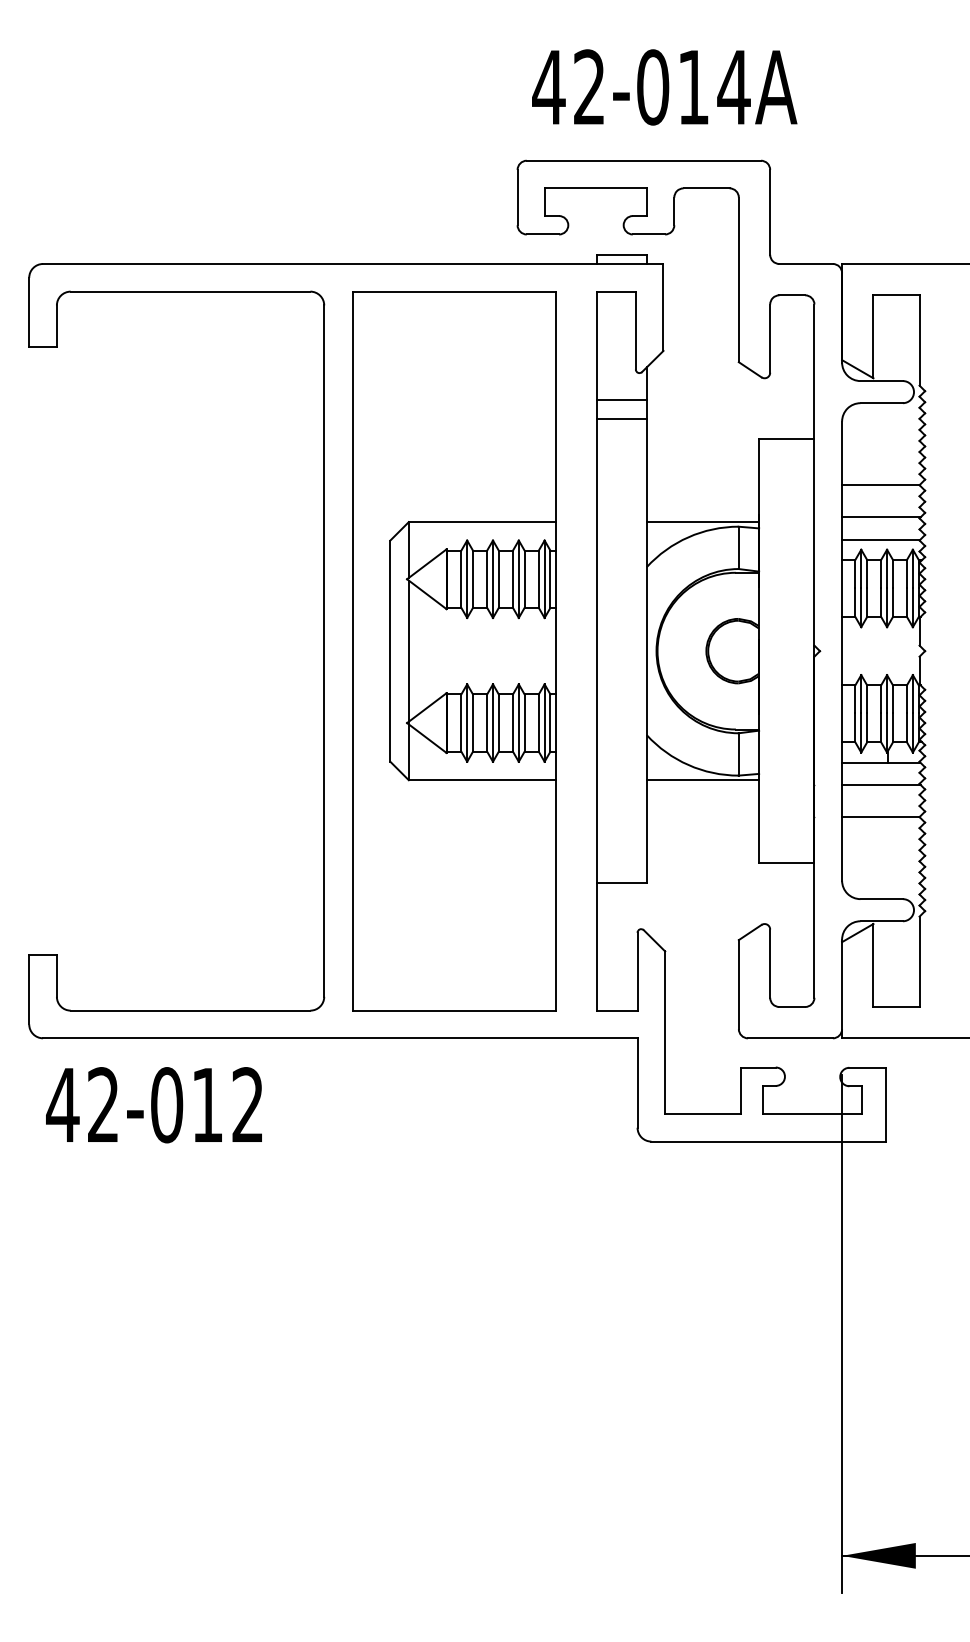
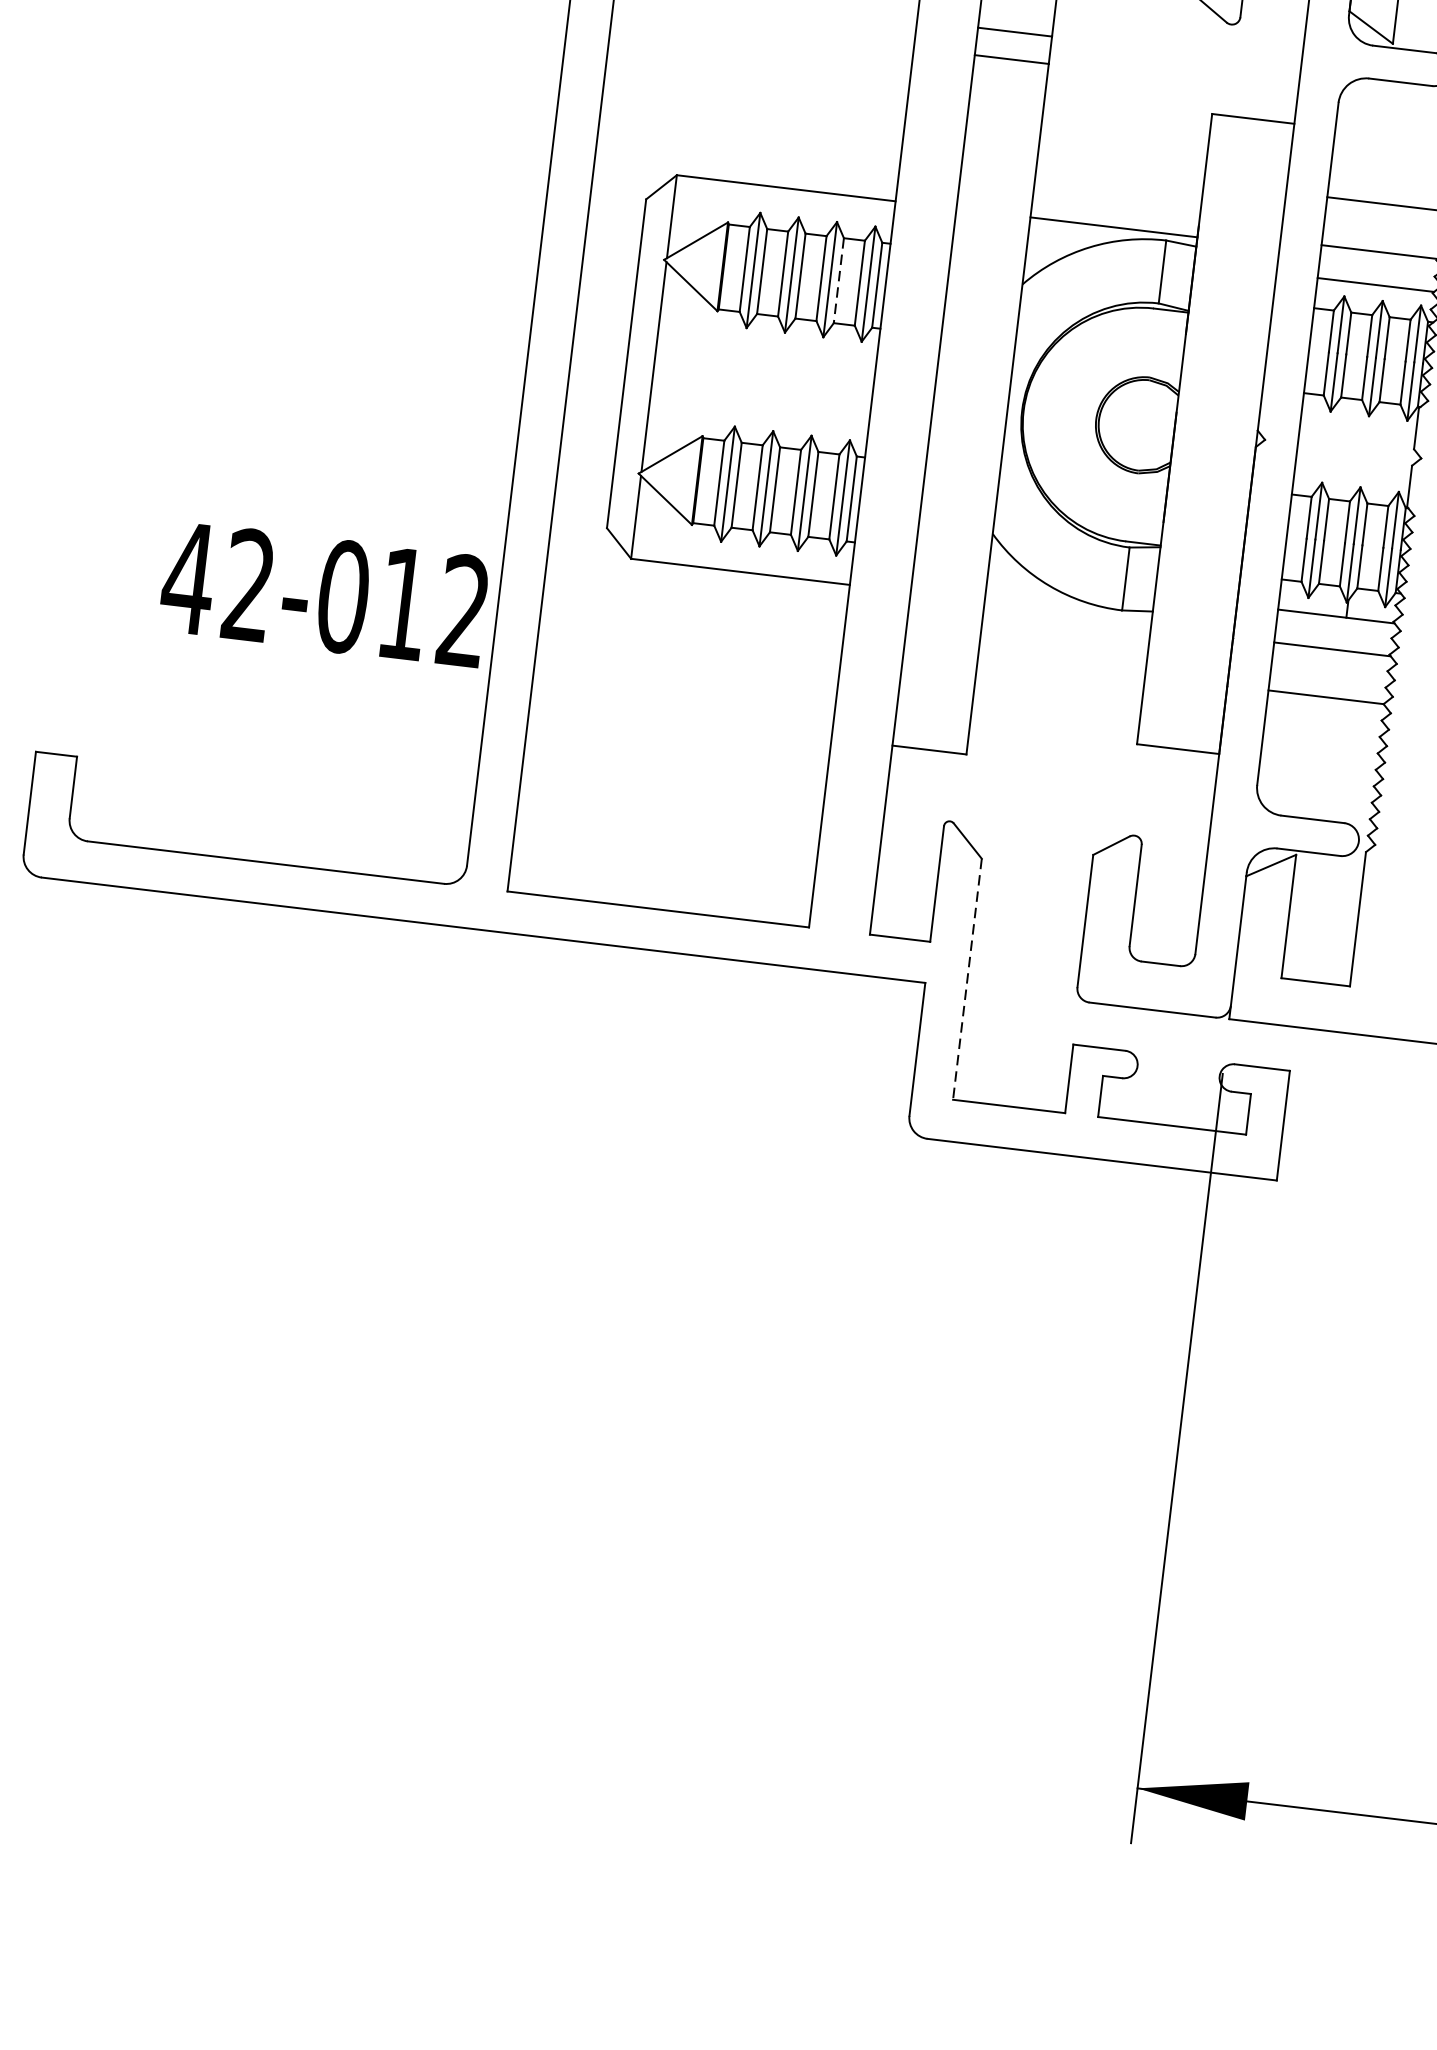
line: (524, 579) -> (838, 281), solid -> dashed
line: (702, 780) -> (1067, 611), removed
line: (665, 1033) -> (967, 980), solid -> dashed
text: (153, 1105) -> (323, 594), moved

